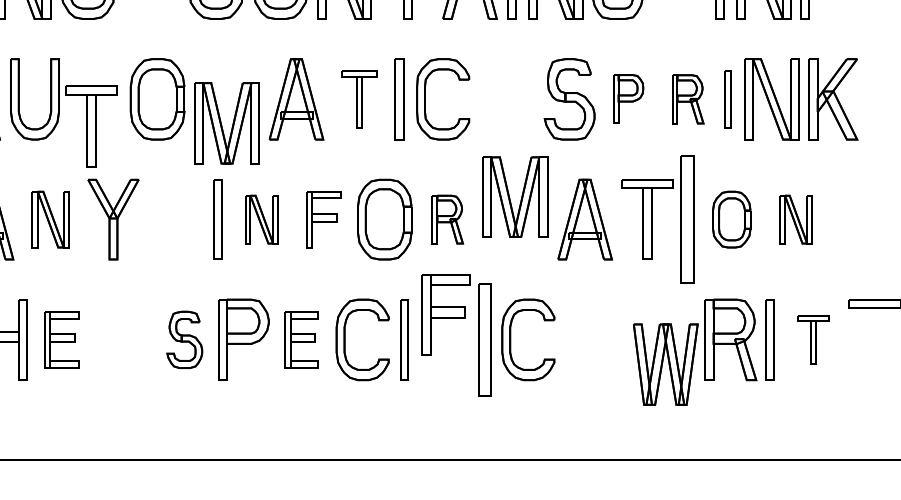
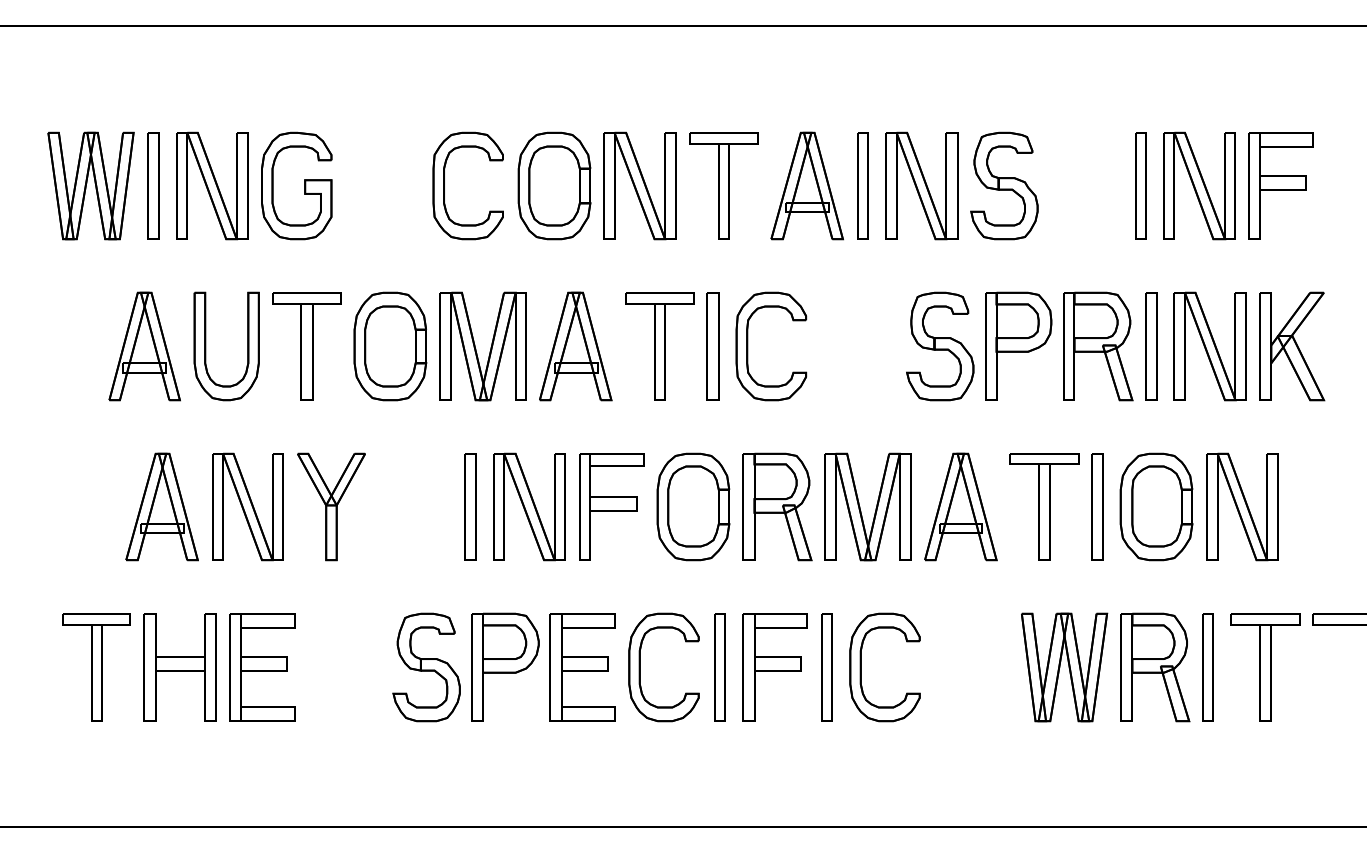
part: (628, 98) -> (1018, 345), size x1.67
part: (359, 99) -> (659, 346), size x1.43
part: (688, 99) -> (1098, 346), size x1.67
part: (728, 99) -> (1151, 346), size x1.43
part: (222, 124) -> (476, 348), moved
part: (91, 126) -> (306, 346), moved
part: (509, 196) -> (860, 506), moved
part: (50, 219) -> (247, 506), size x1.43
part: (261, 219) -> (529, 506), size x1.67
part: (323, 219) -> (611, 506), size x1.43
part: (447, 219) -> (777, 506), size x1.67
part: (687, 219) -> (1097, 506), size x0.62
part: (731, 219) -> (1156, 506), size x1.43
part: (796, 219) -> (1242, 506), size x1.67
part: (445, 315) -> (774, 667), moved
part: (61, 339) -> (262, 667), size x1.43
part: (184, 339) -> (426, 667), size x1.43
part: (301, 339) -> (582, 667), size x1.43
part: (484, 339) -> (826, 667), size x0.71
part: (813, 339) -> (1265, 667), size x1.67
part: (665, 364) -> (1064, 667), moved

